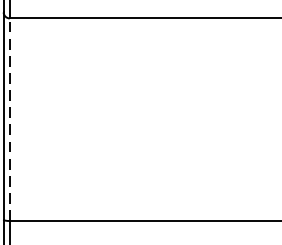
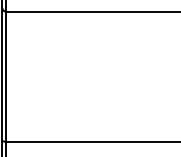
line: (10, 119) -> (6, 76), dashed -> solid

